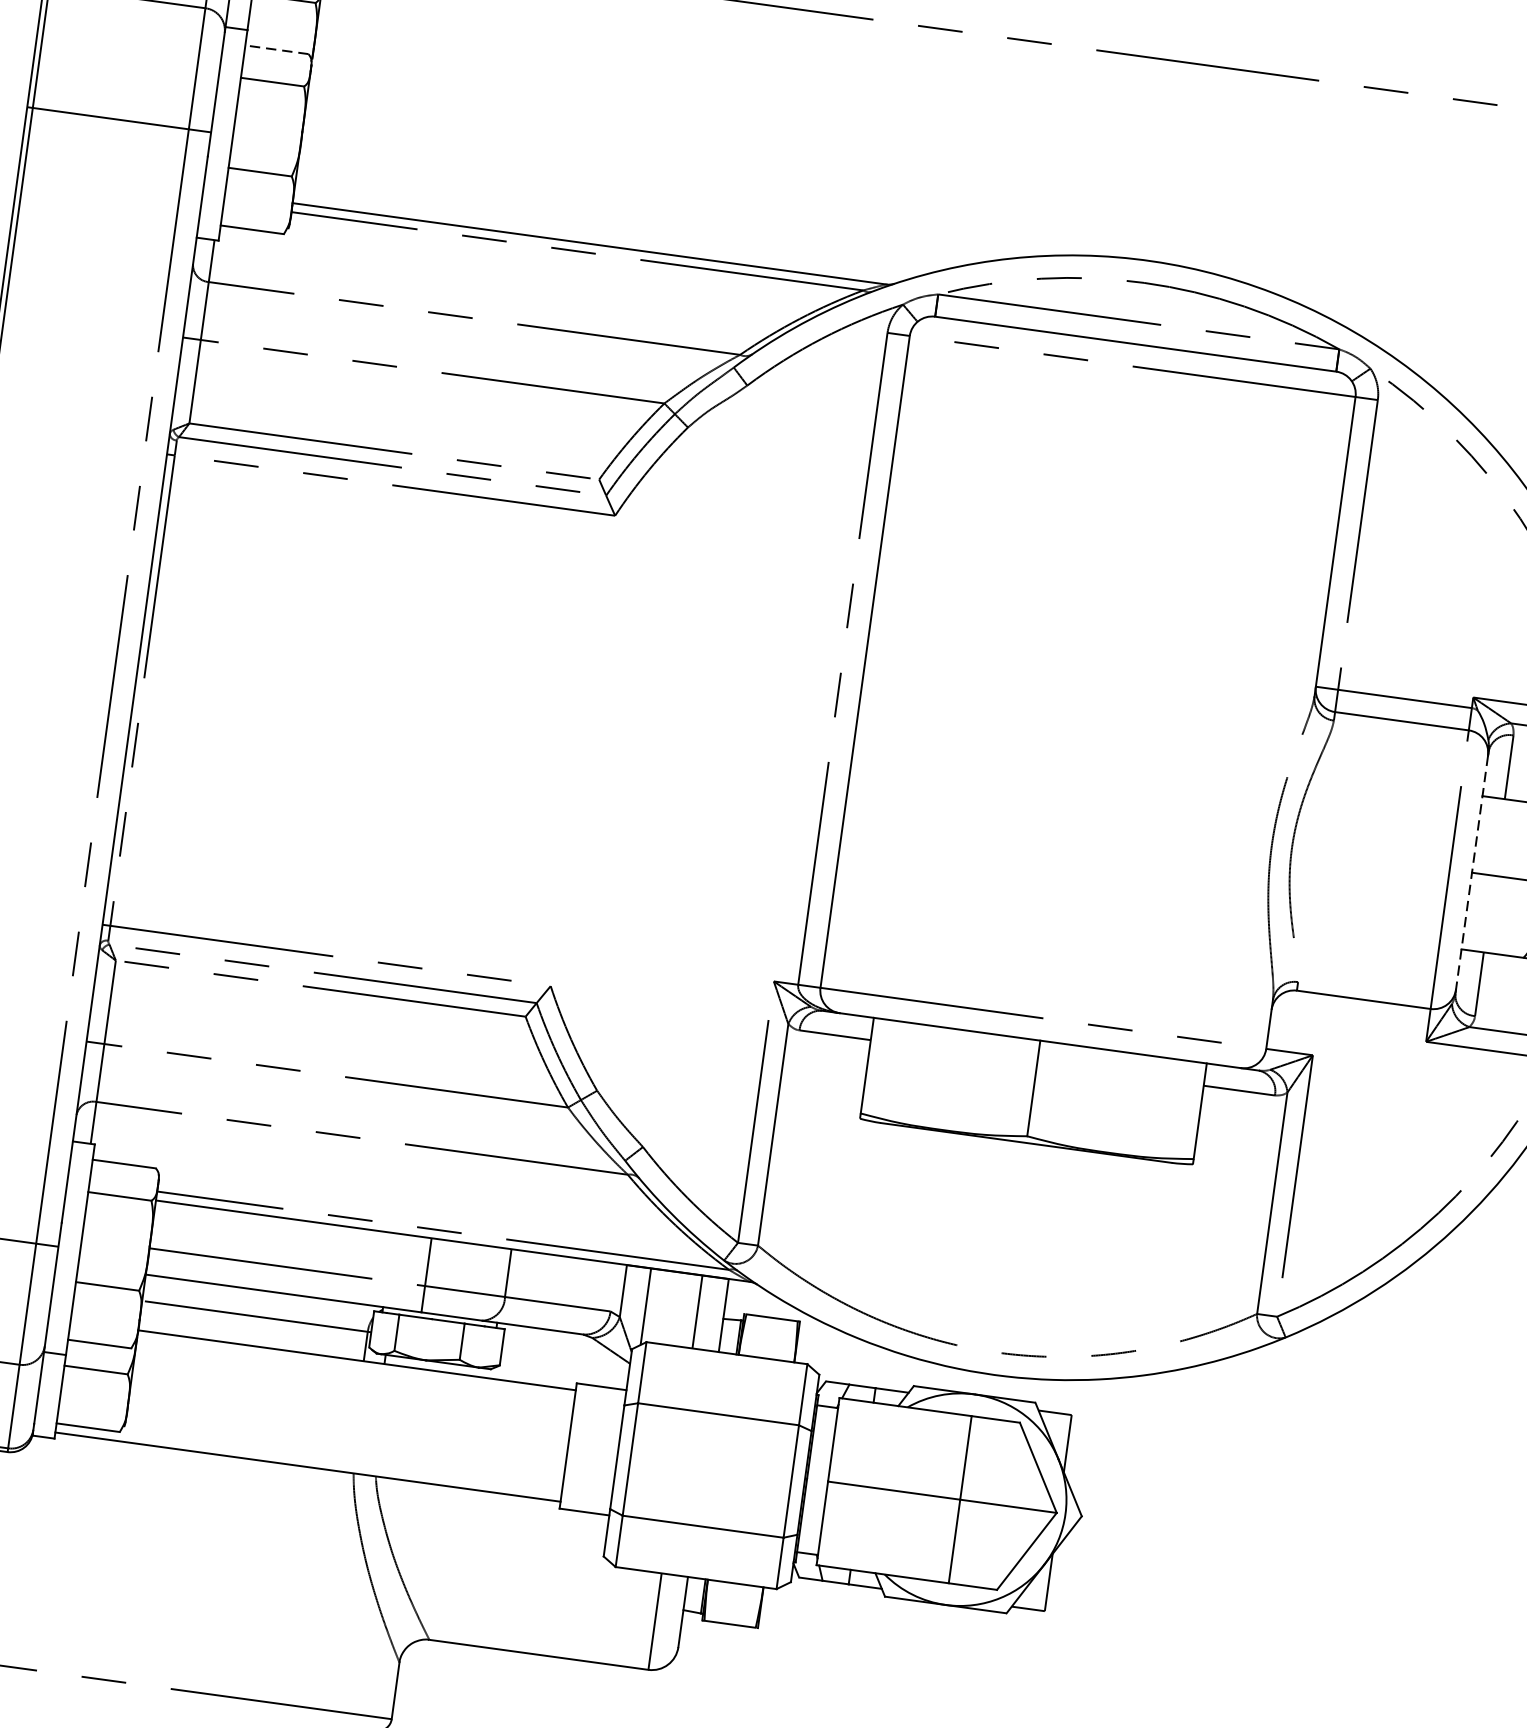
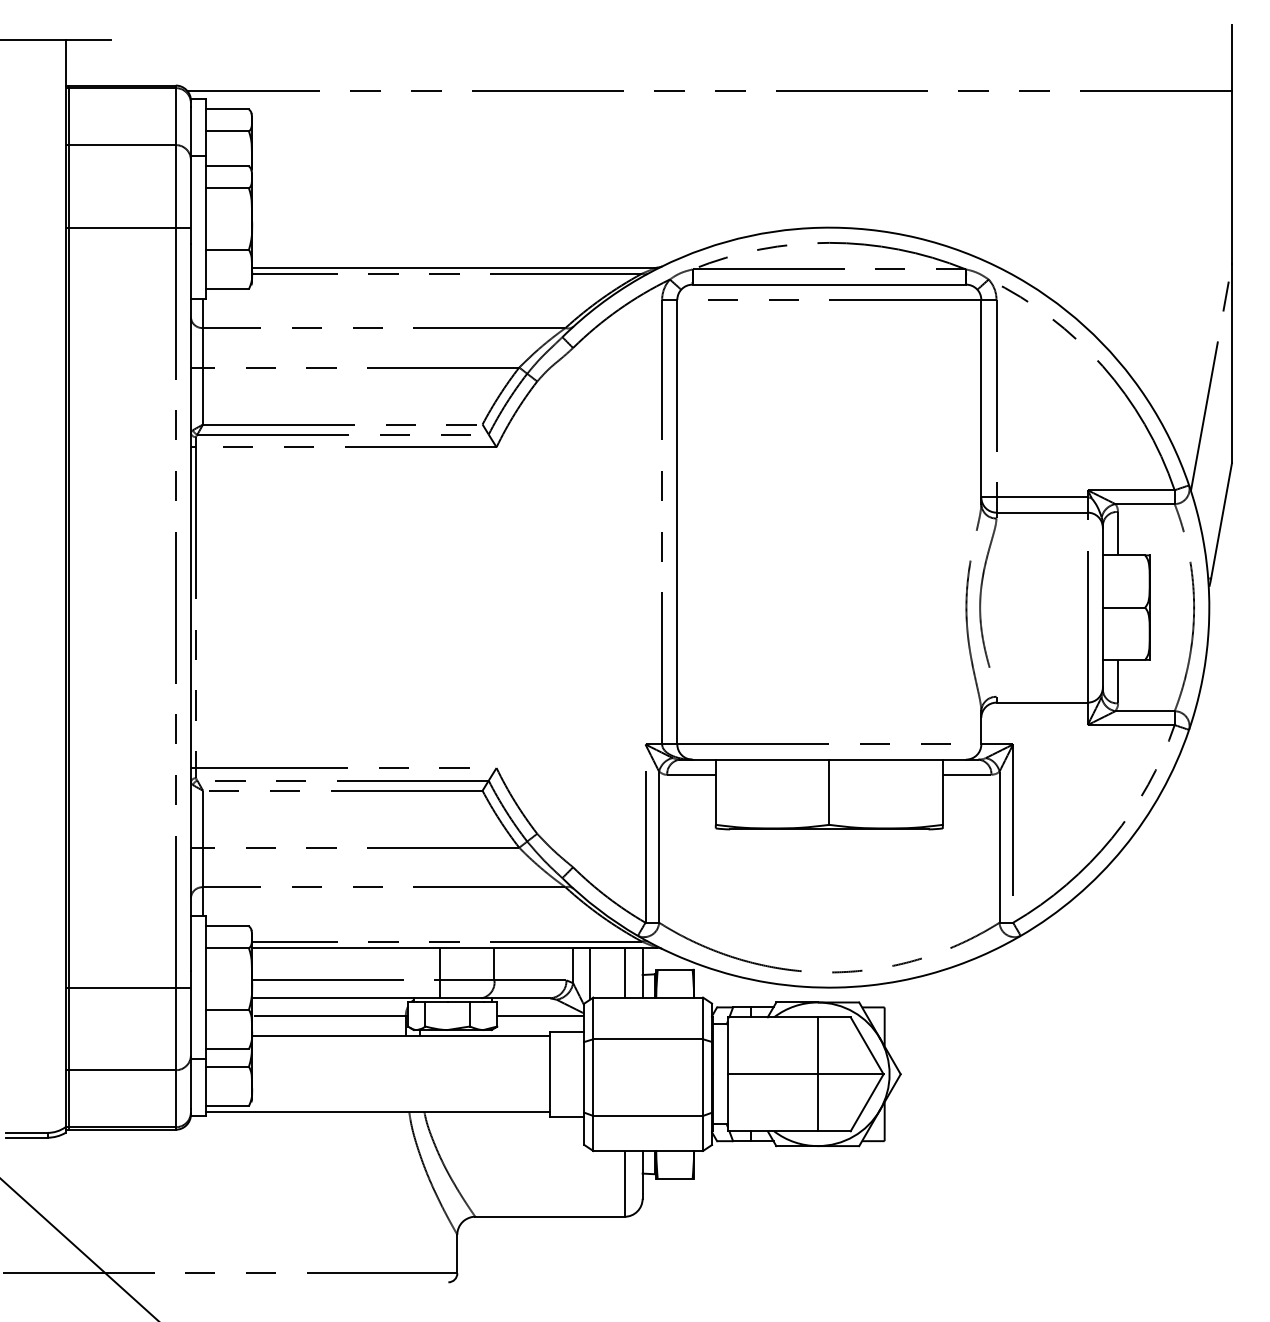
line: (277, 50) -> (227, 166), dashed -> solid
line: (1471, 872) -> (1102, 607), dashed -> solid
line: (565, 1359) -> (540, 1016), added

